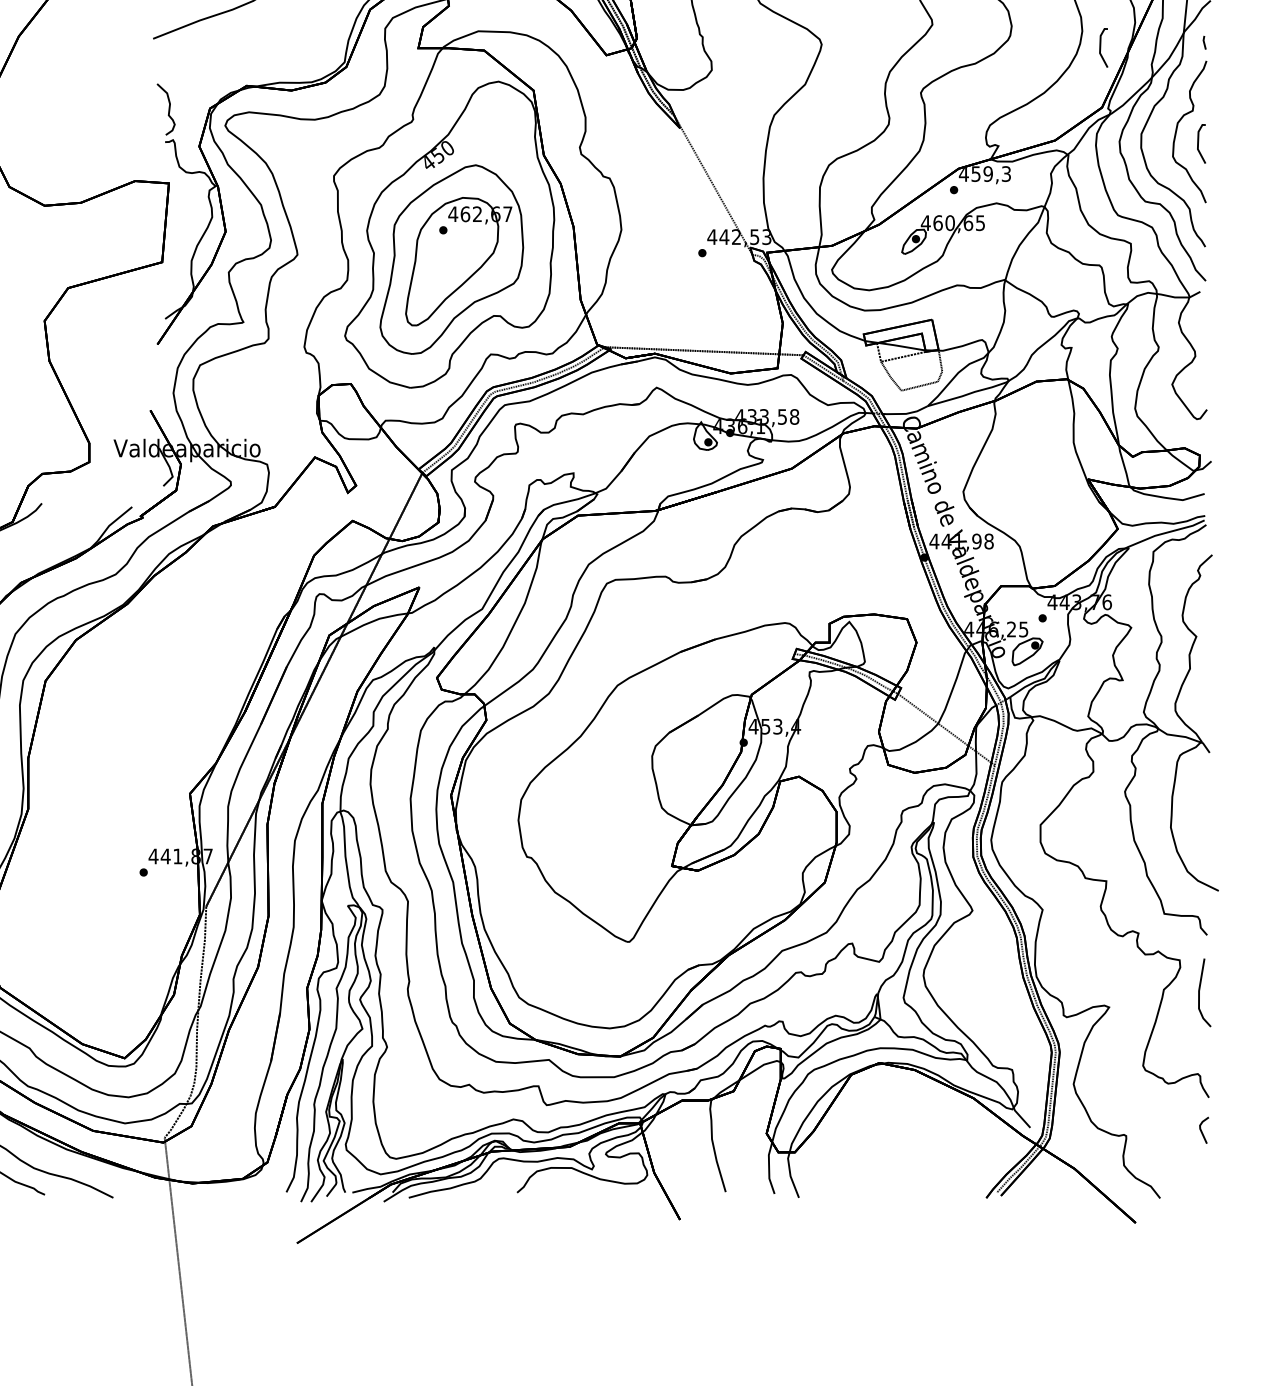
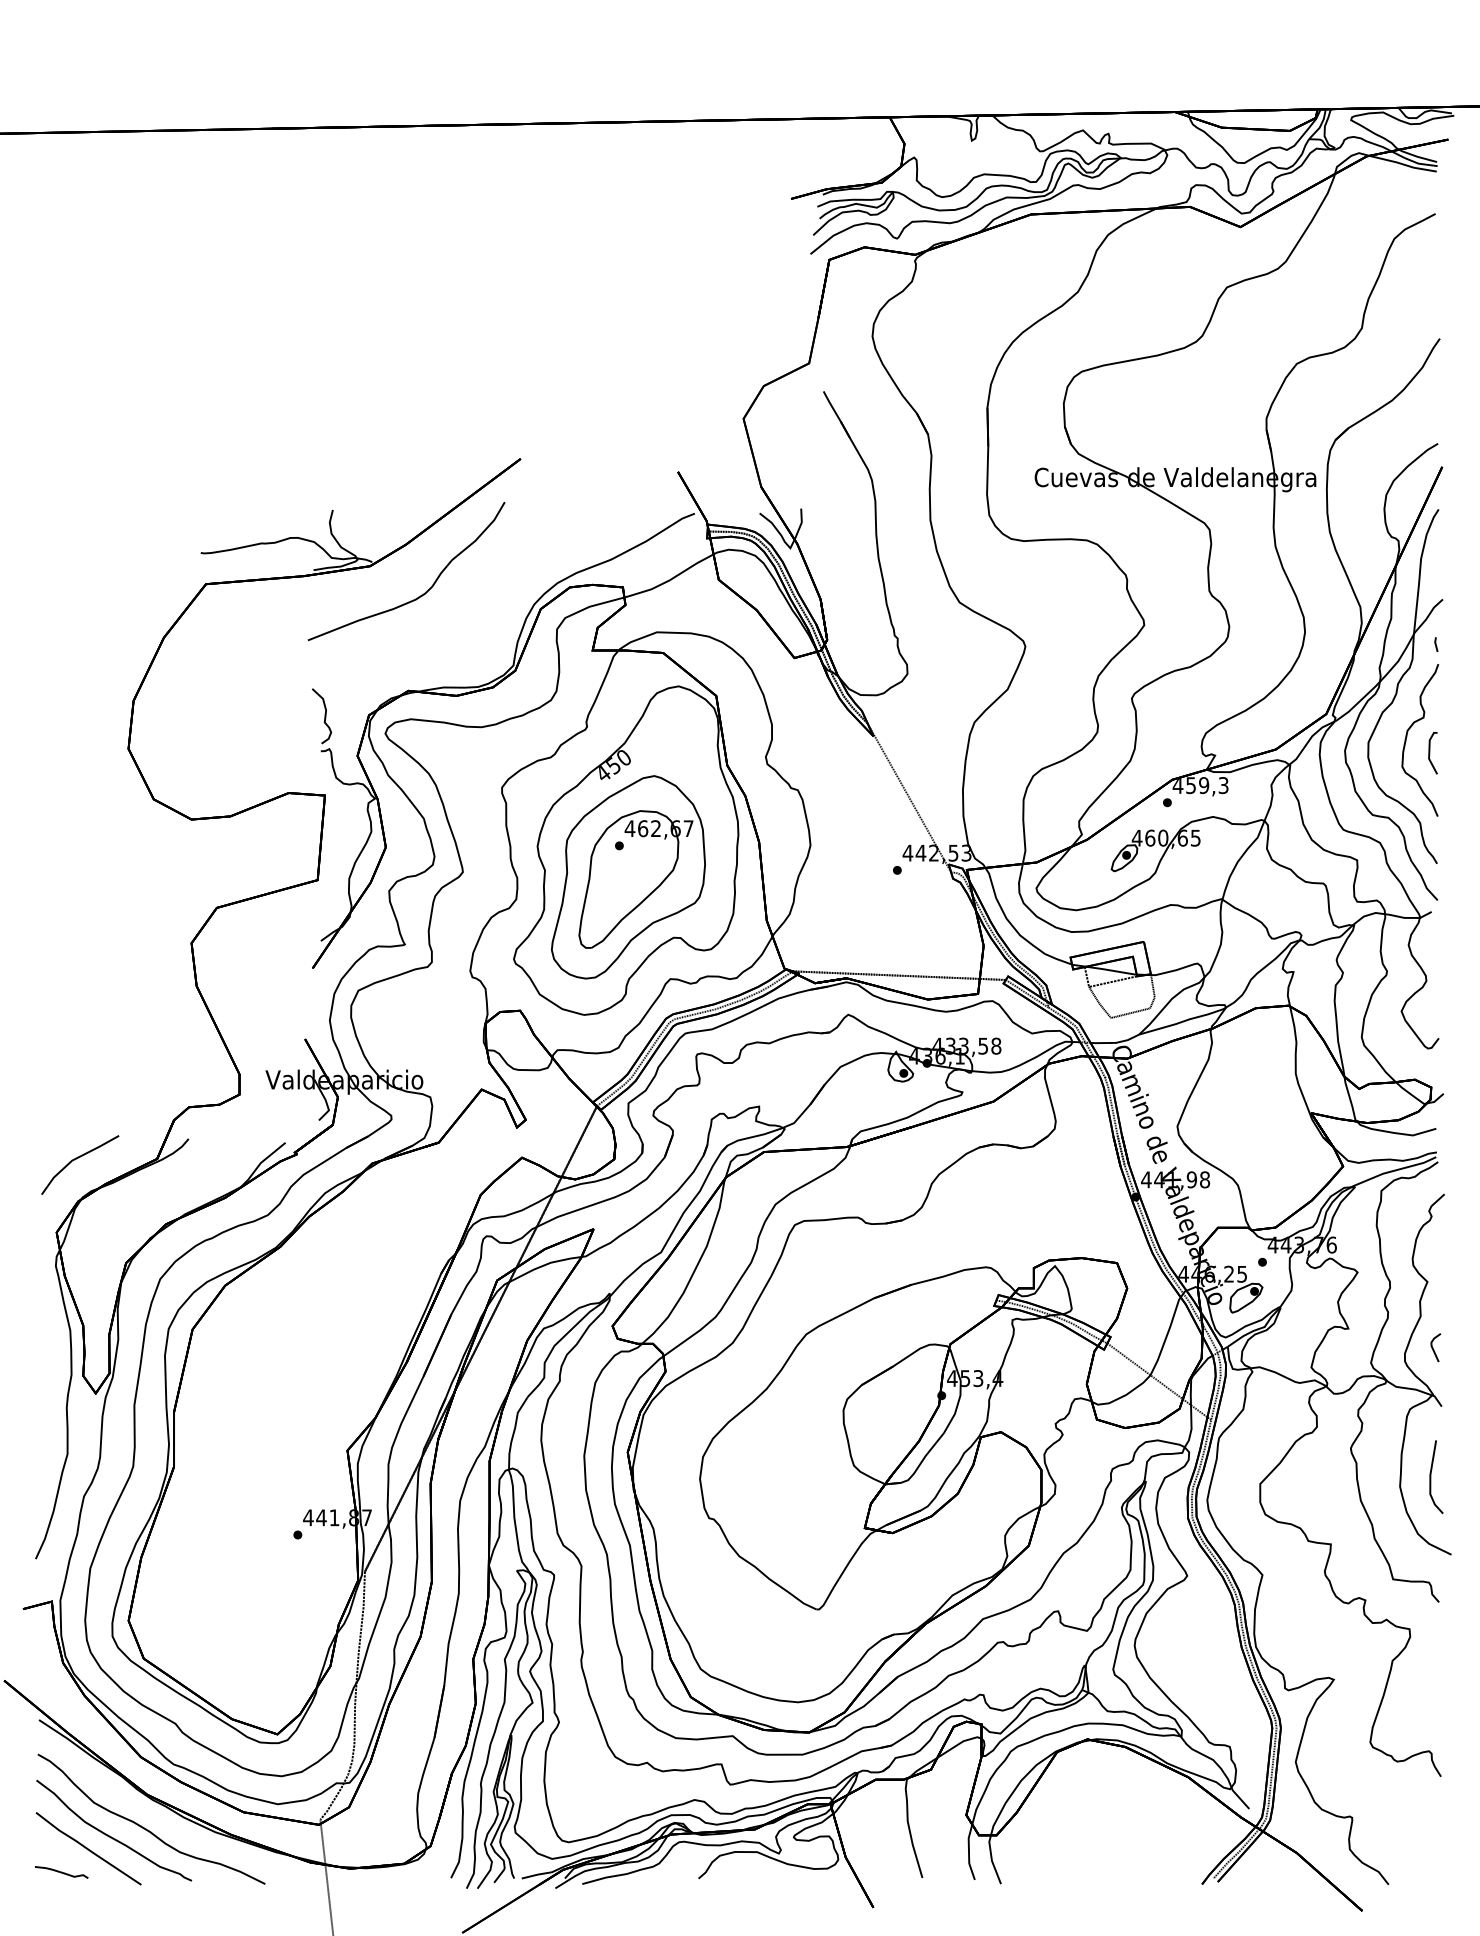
line: (1101, 47) -> (1325, 649), removed
line: (1200, 992) -> (1431, 1476), moved
line: (1202, 1130) -> (1433, 1347), moved

